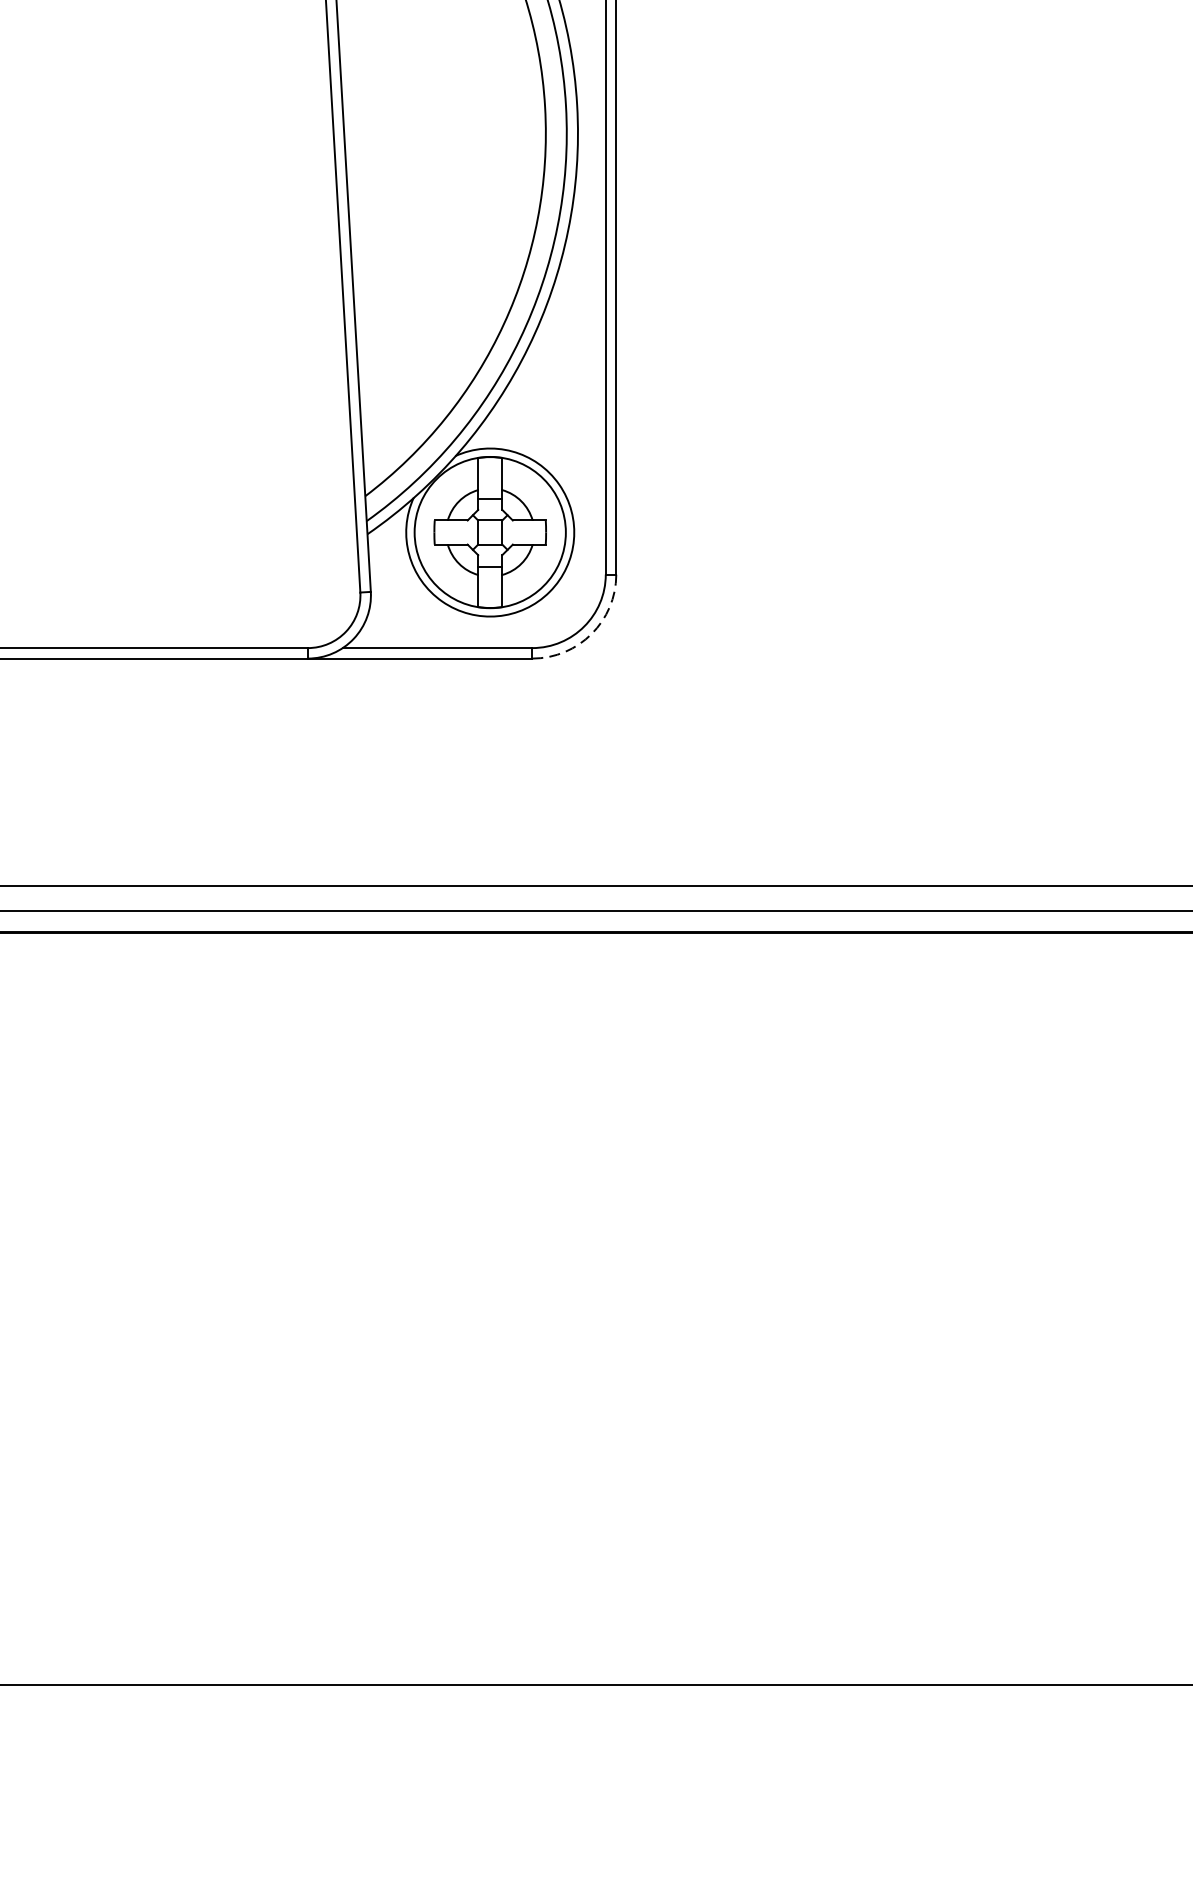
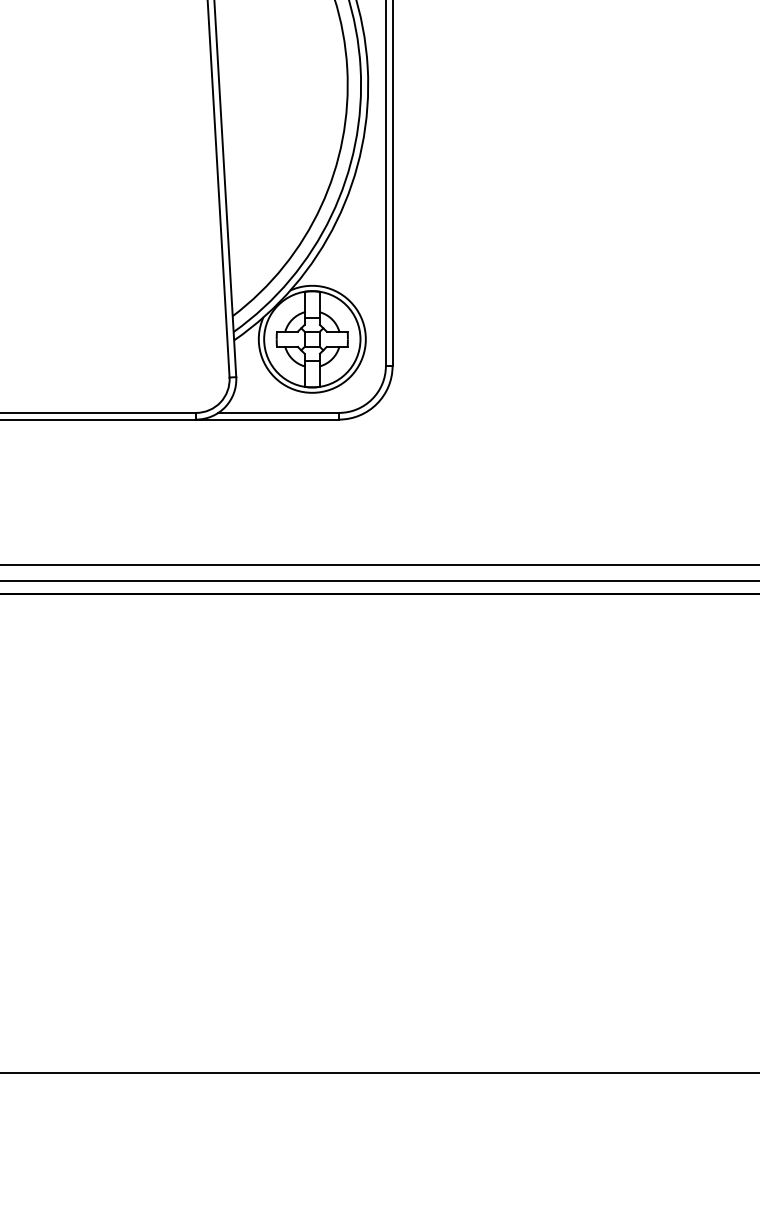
arc: (591, 633) -> (376, 403), dashed -> solid

